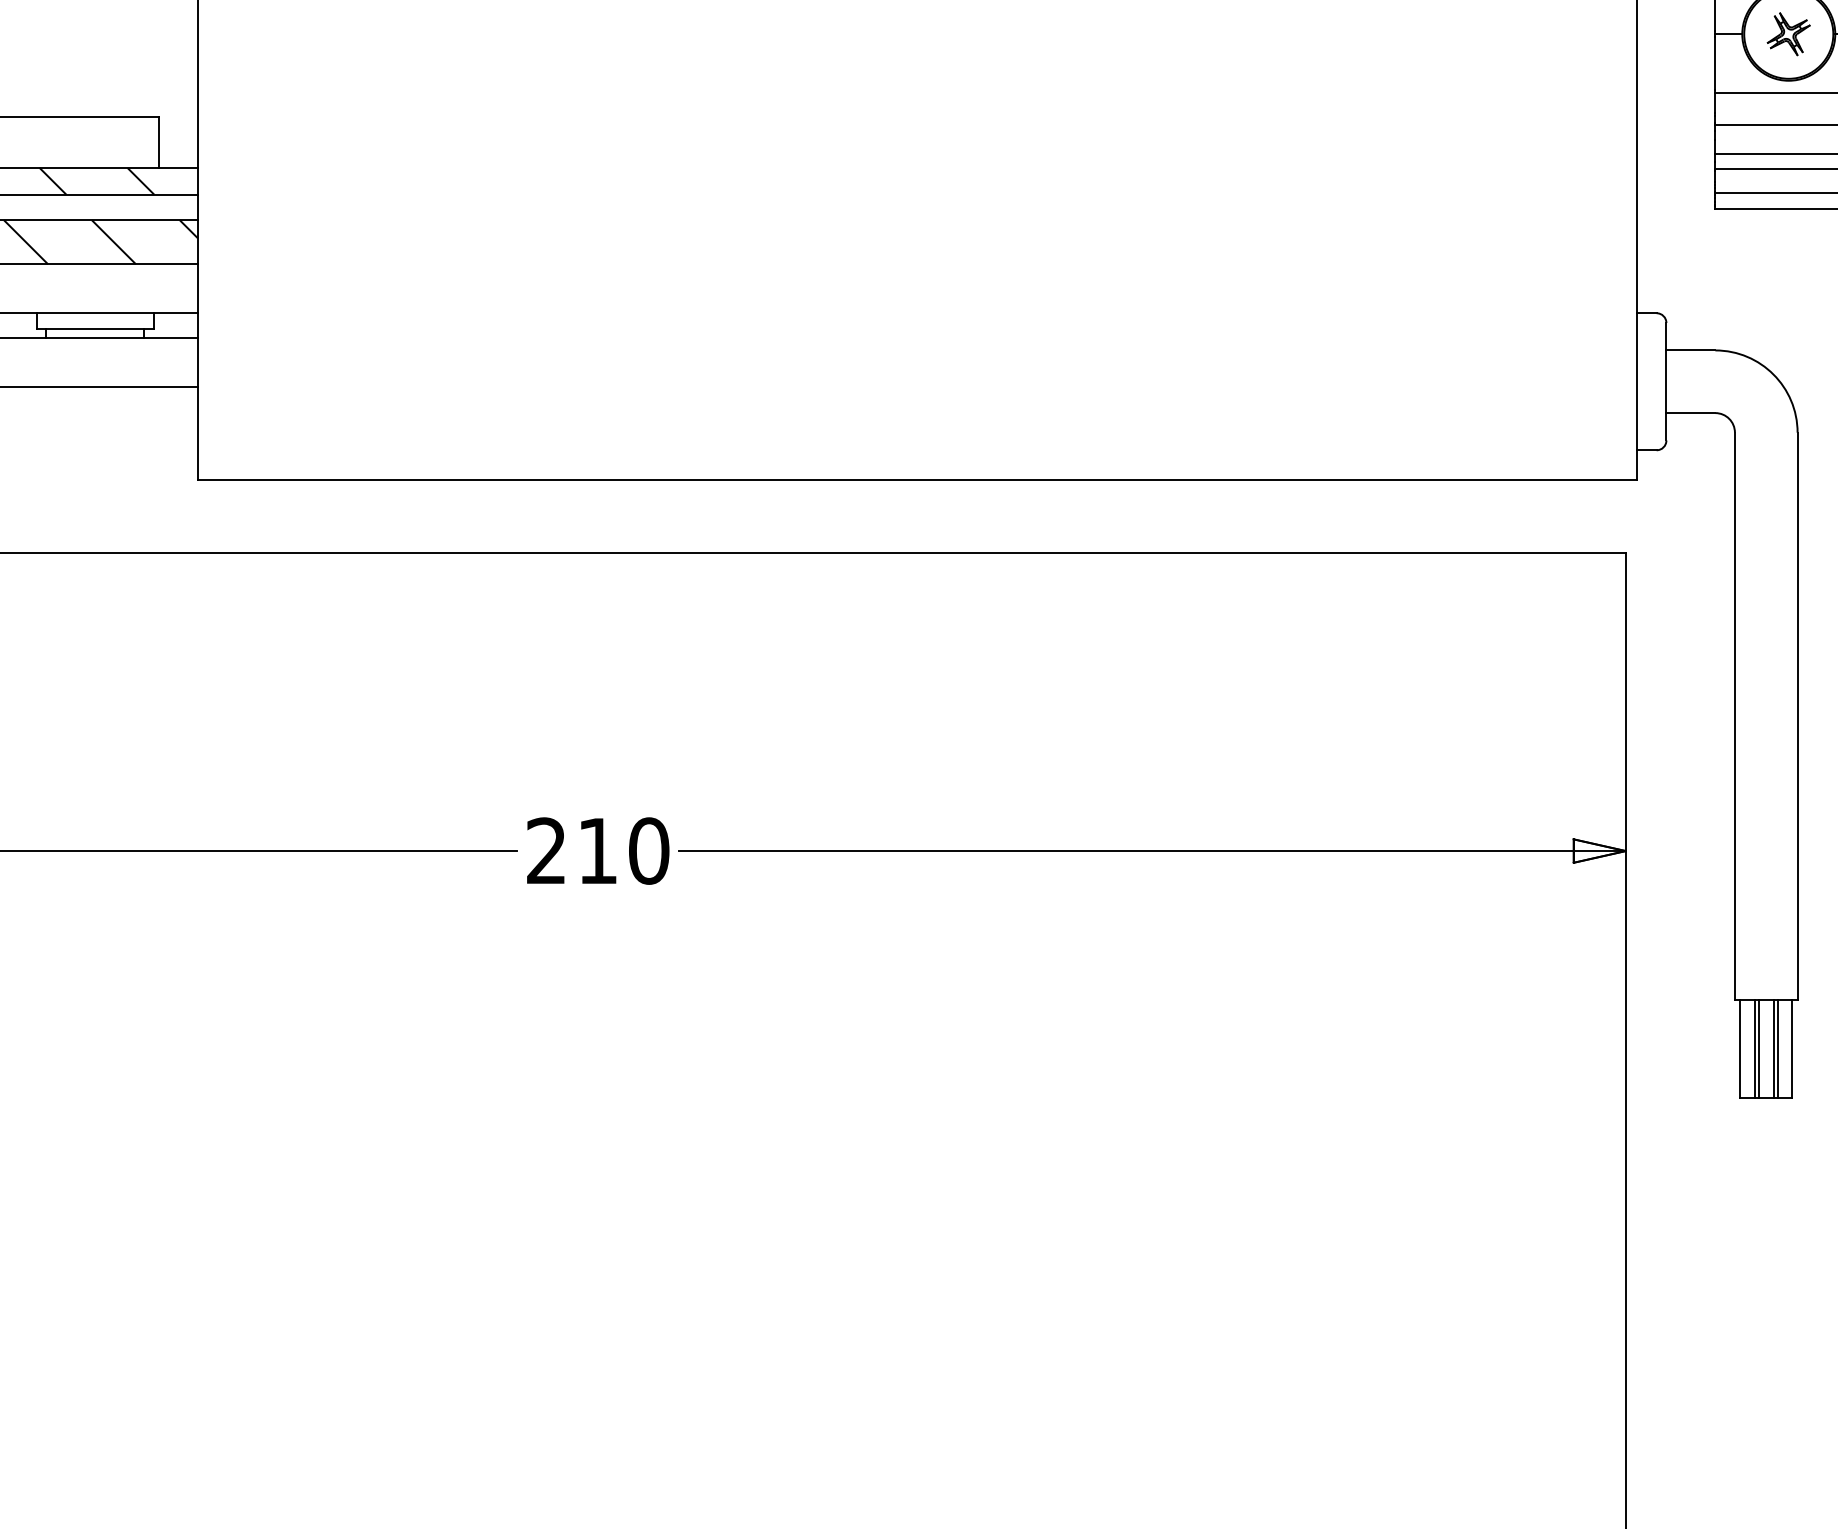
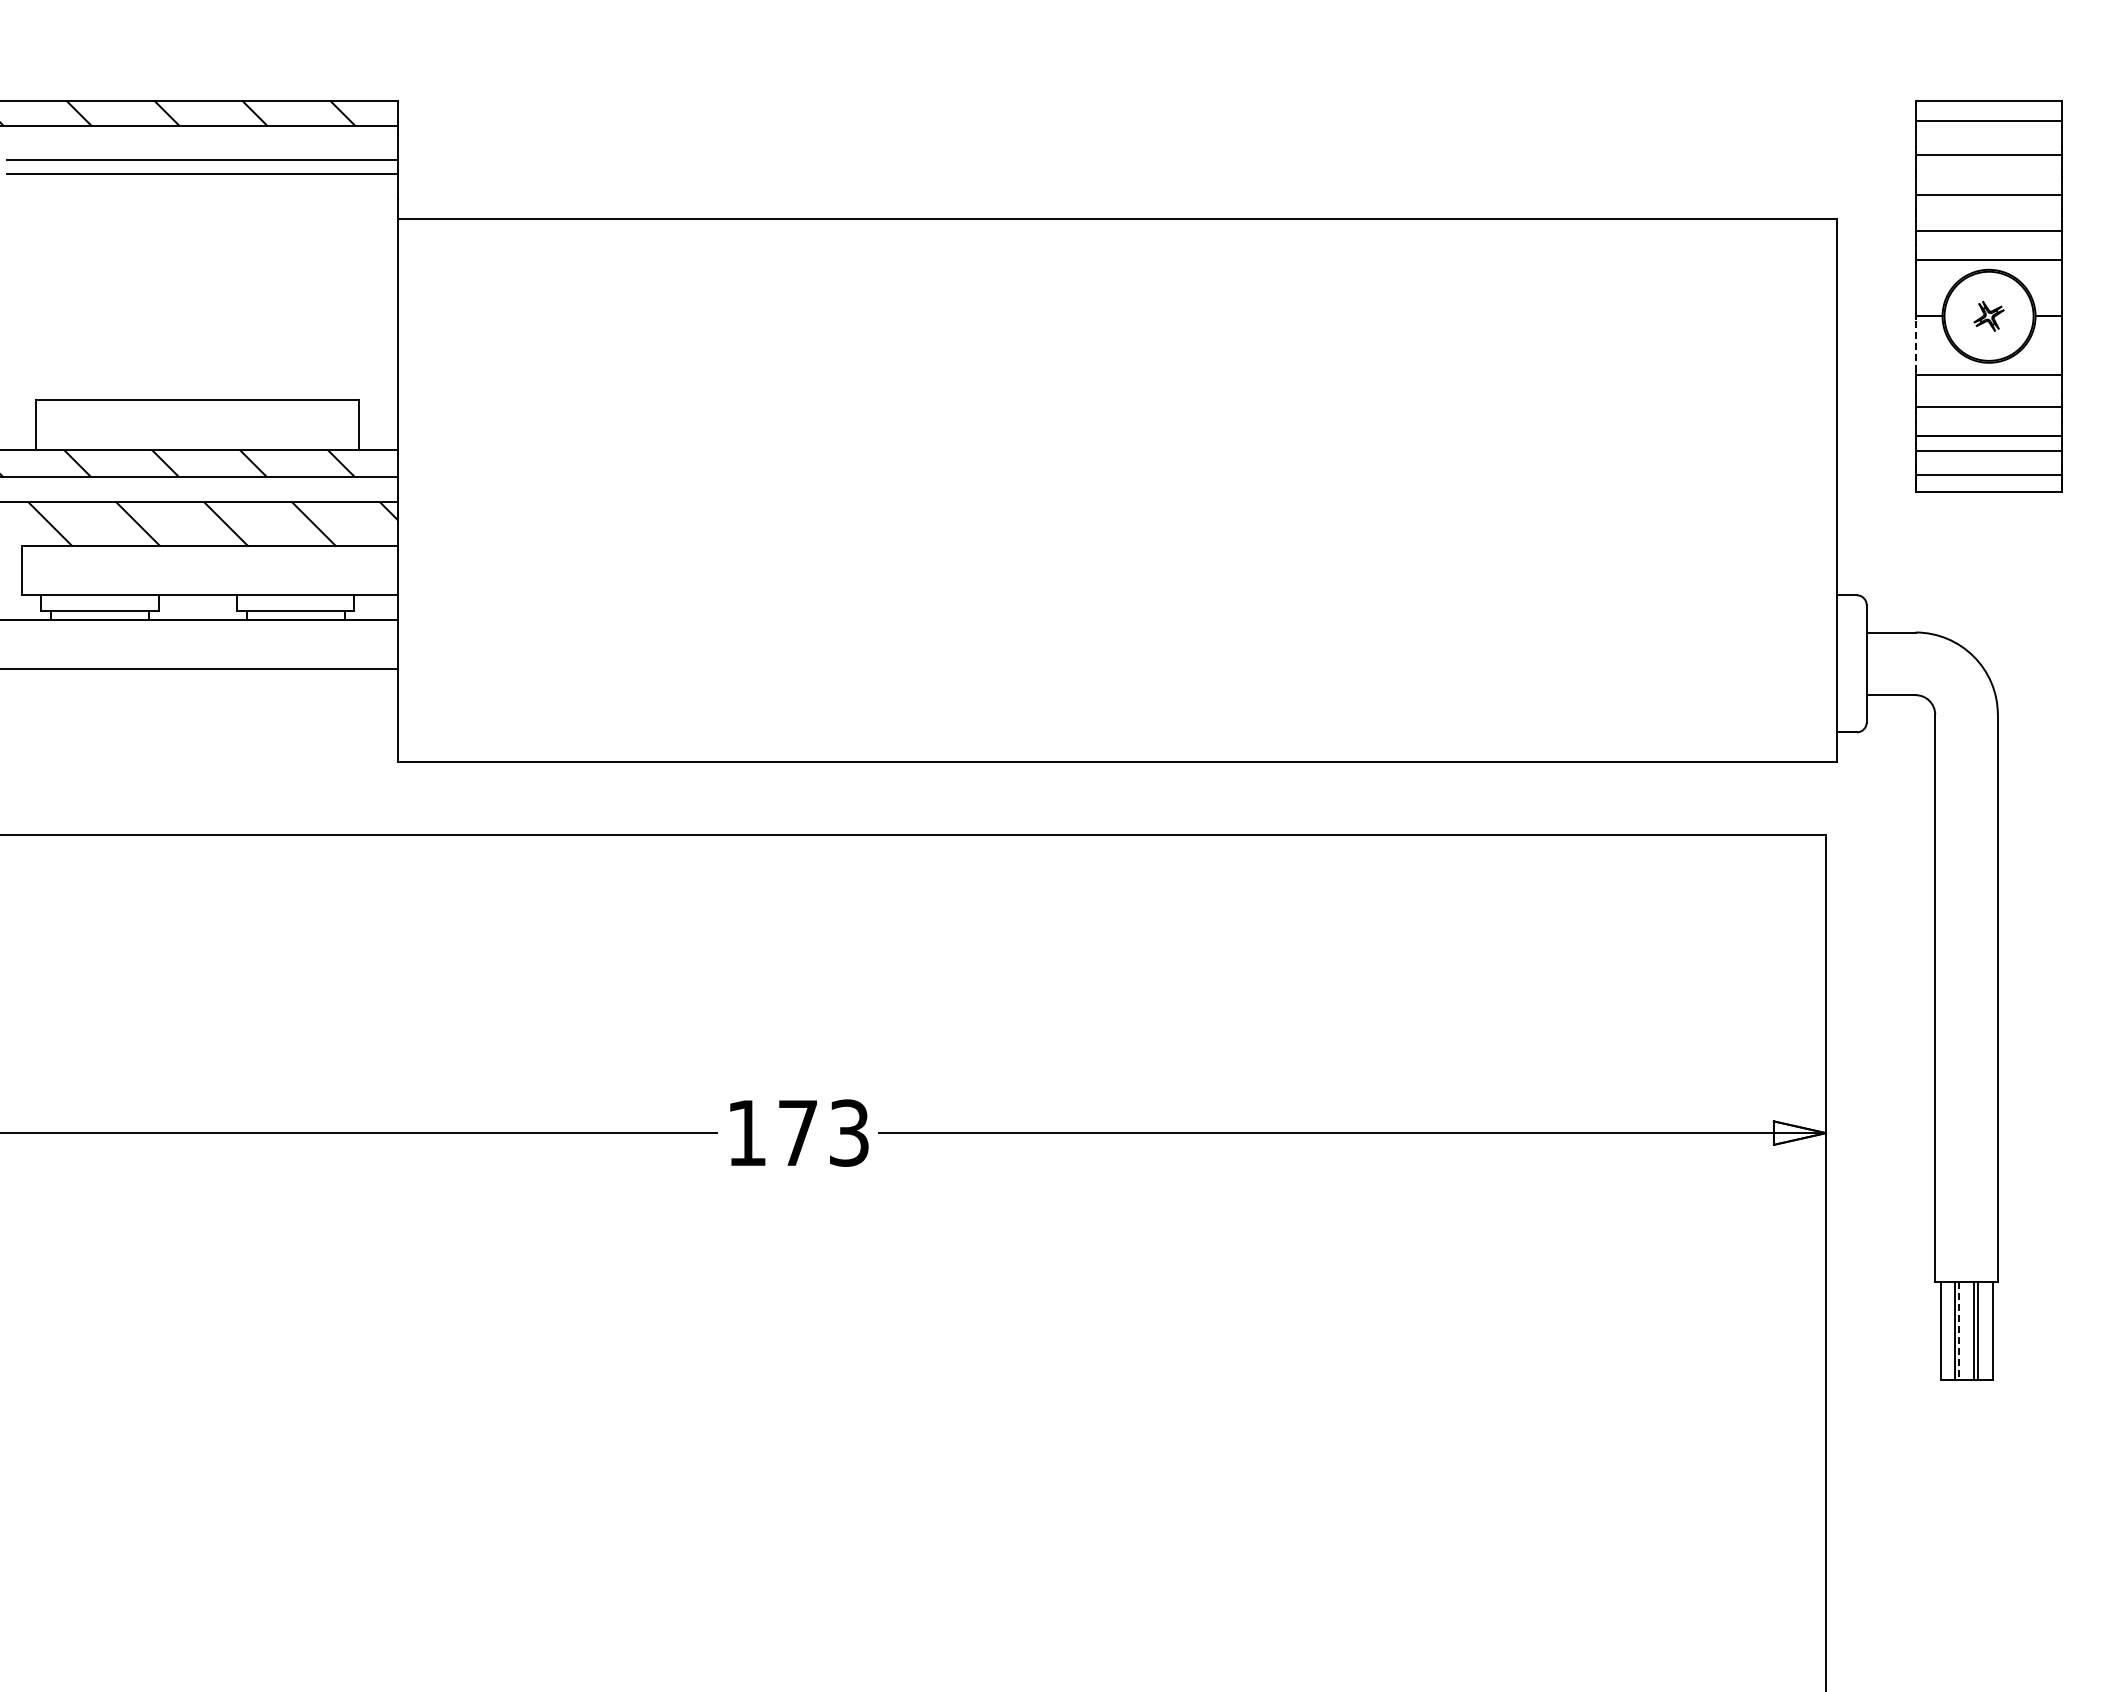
part: (1788, 34) -> (1988, 316), size x0.7
line: (1715, 63) -> (1915, 345), solid -> dashed
text: (598, 850) -> (798, 1132), 210 -> 173
line: (1759, 1049) -> (1959, 1331), solid -> dashed

